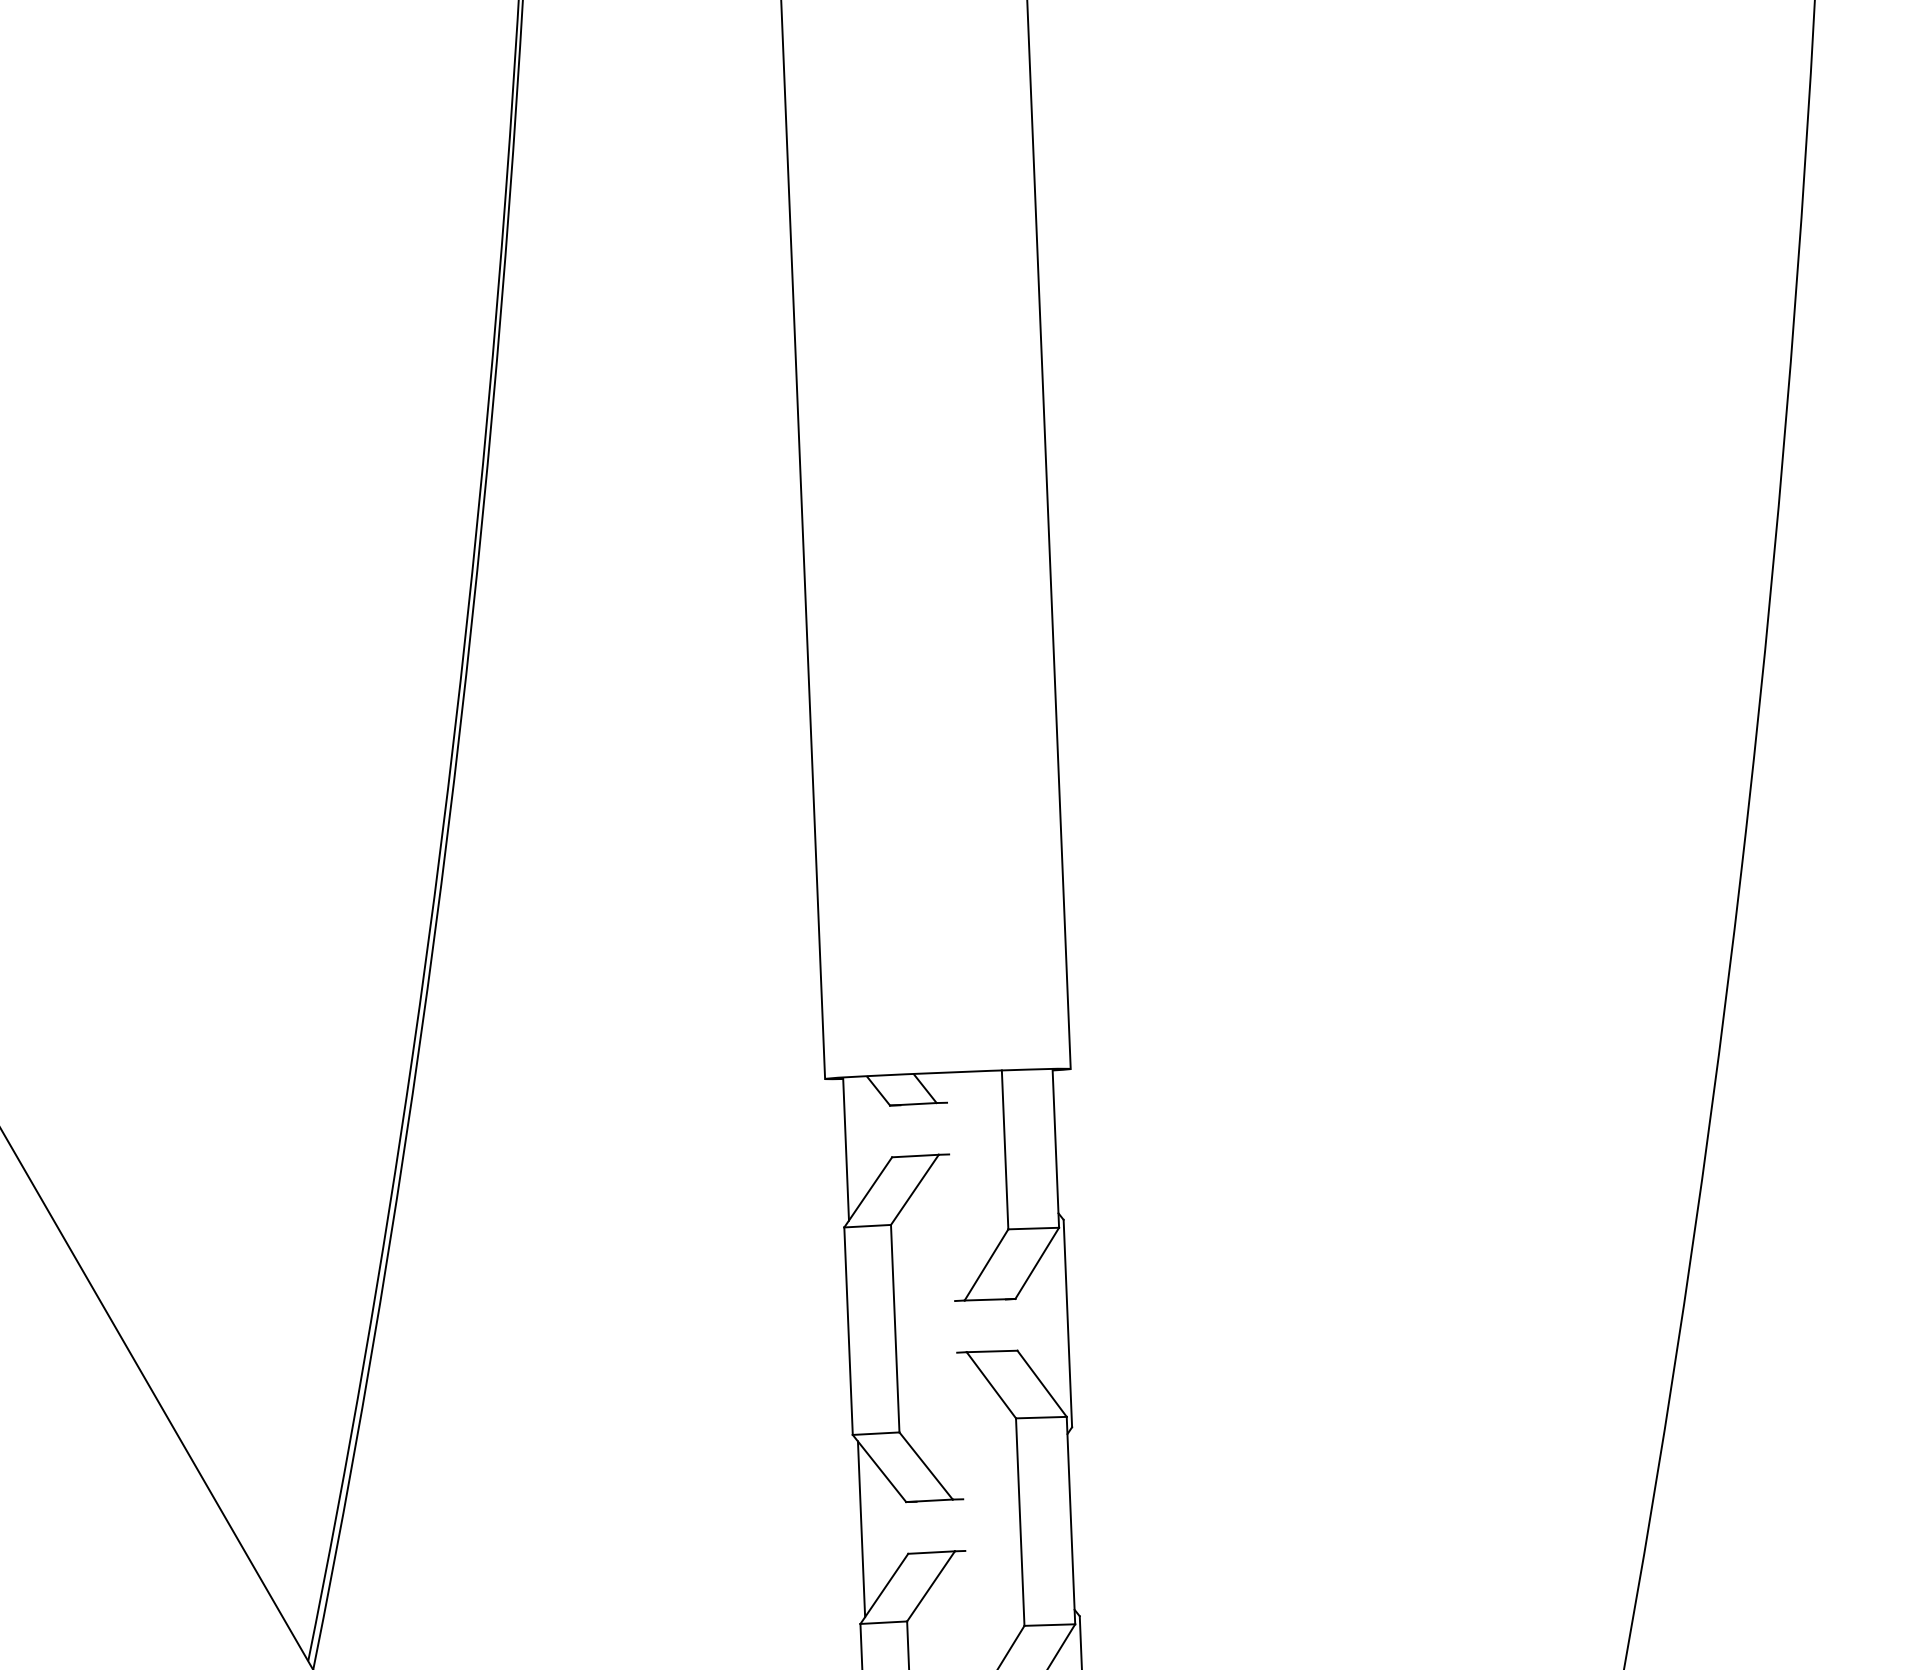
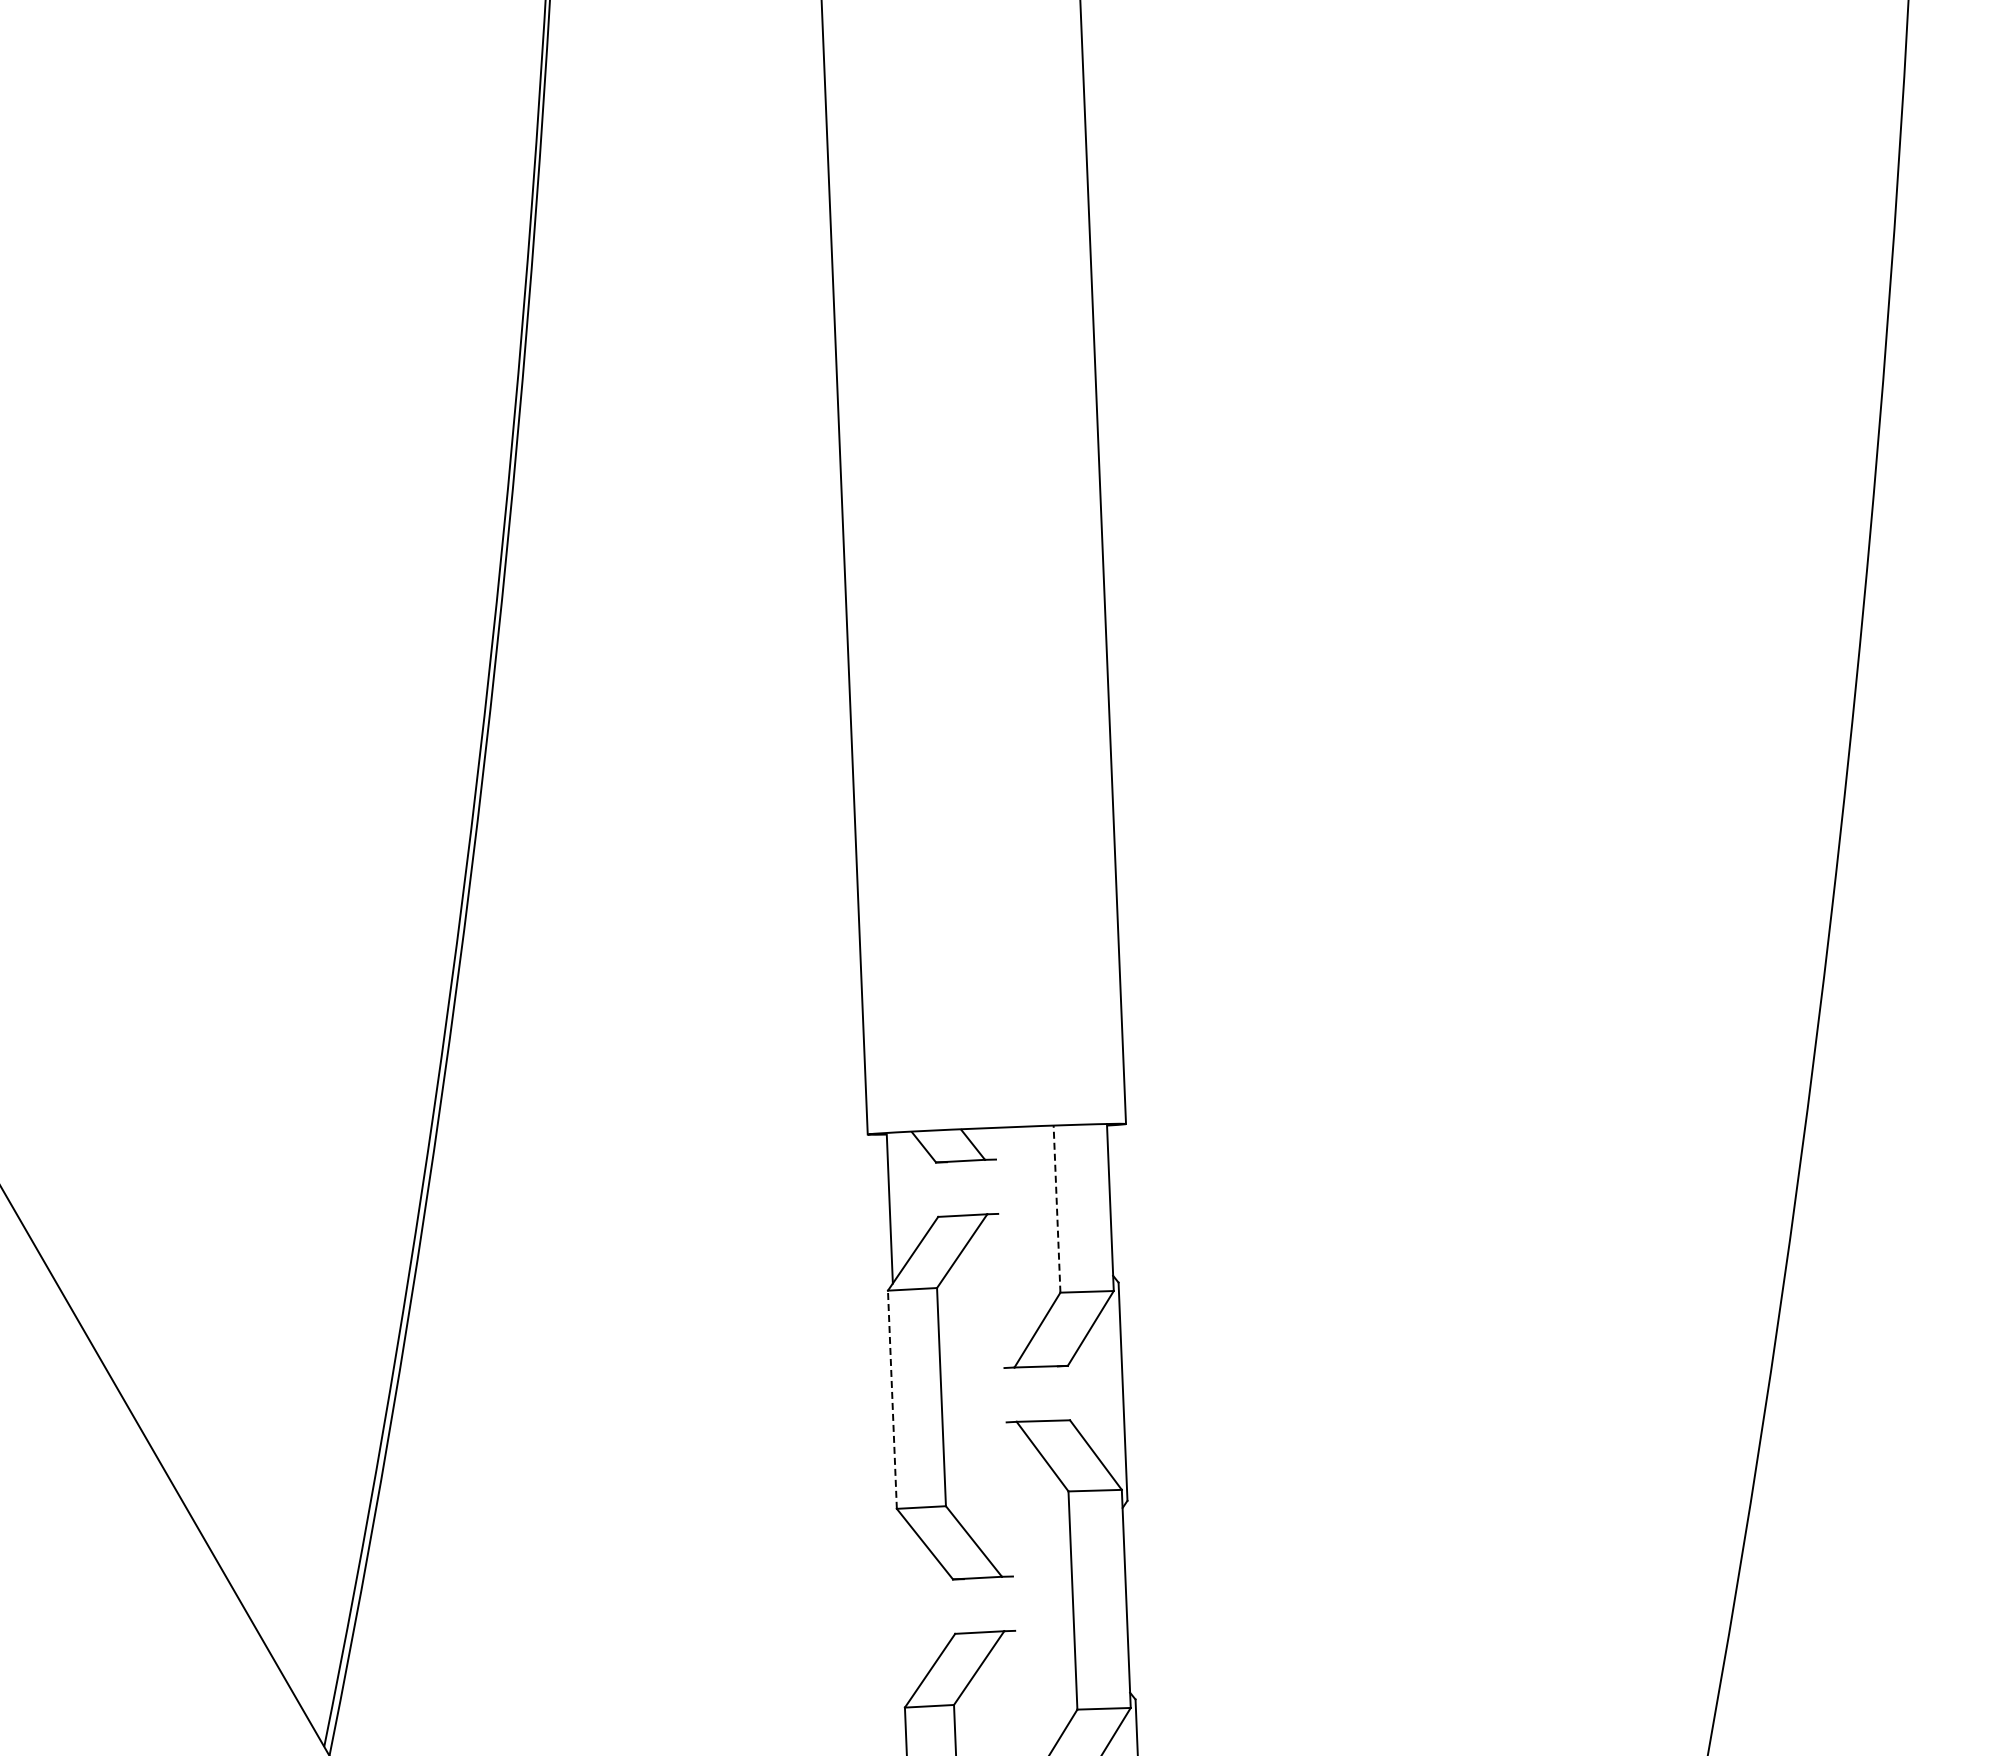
line: (1005, 1150) -> (1057, 1209), solid -> dashed
line: (848, 1330) -> (892, 1399), solid -> dashed
line: (860, 1528) -> (905, 1607), removed

